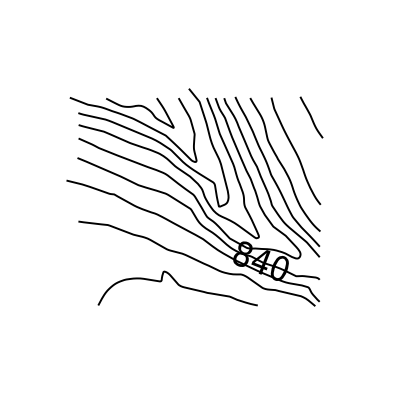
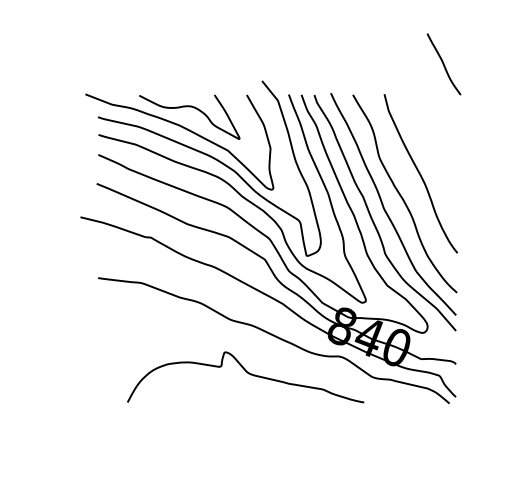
curve: (311, 117) -> (443, 64), moved

